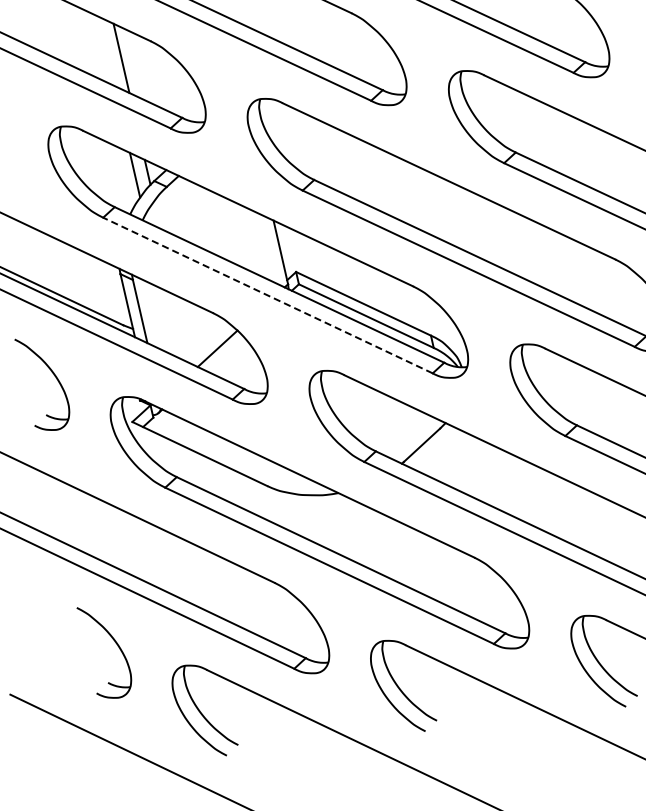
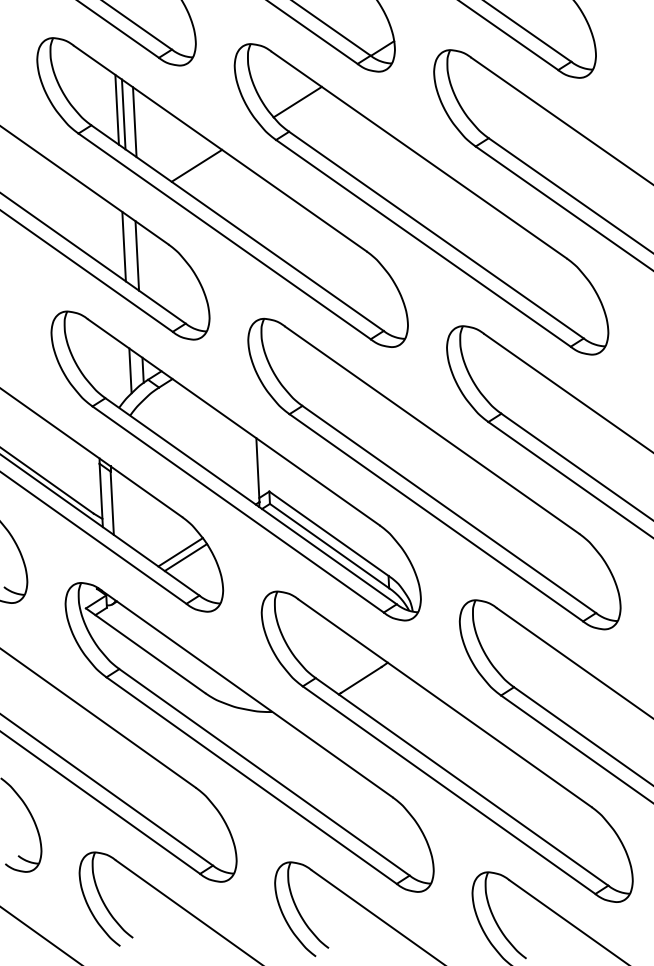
line: (105, 51) -> (123, 246), added
line: (267, 295) -> (237, 509), dashed -> solid
line: (223, 353) -> (185, 557), added

